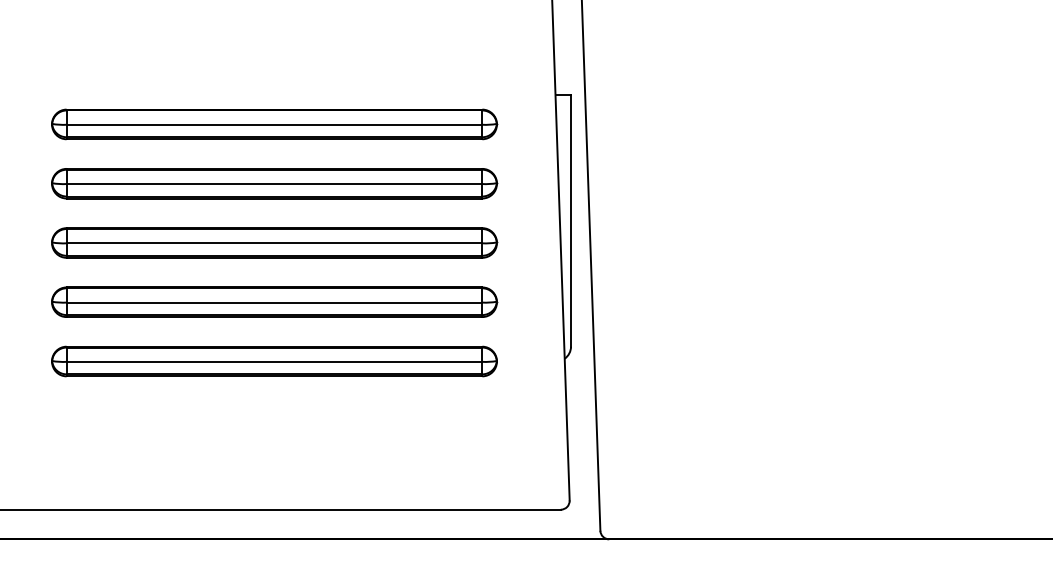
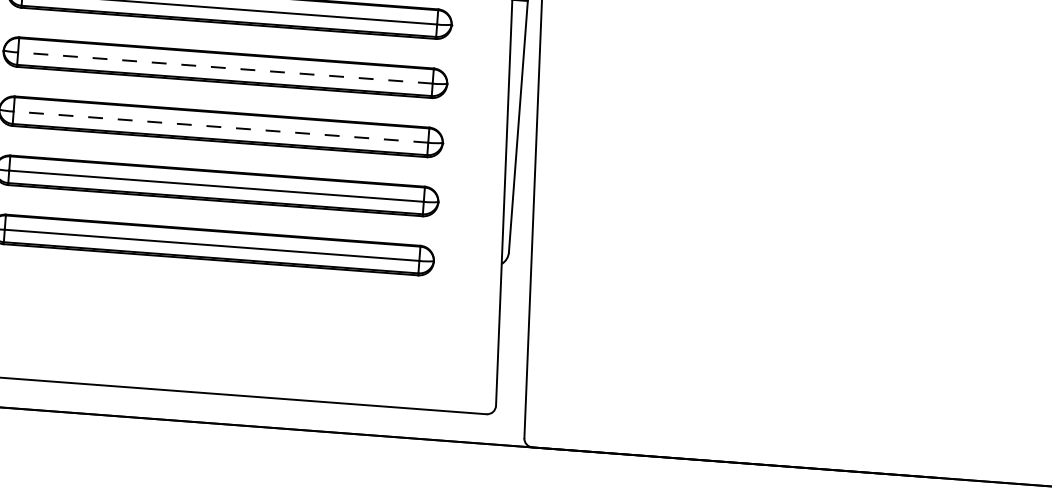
line: (274, 184) -> (225, 68), solid -> dashed
line: (274, 243) -> (220, 127), solid -> dashed

